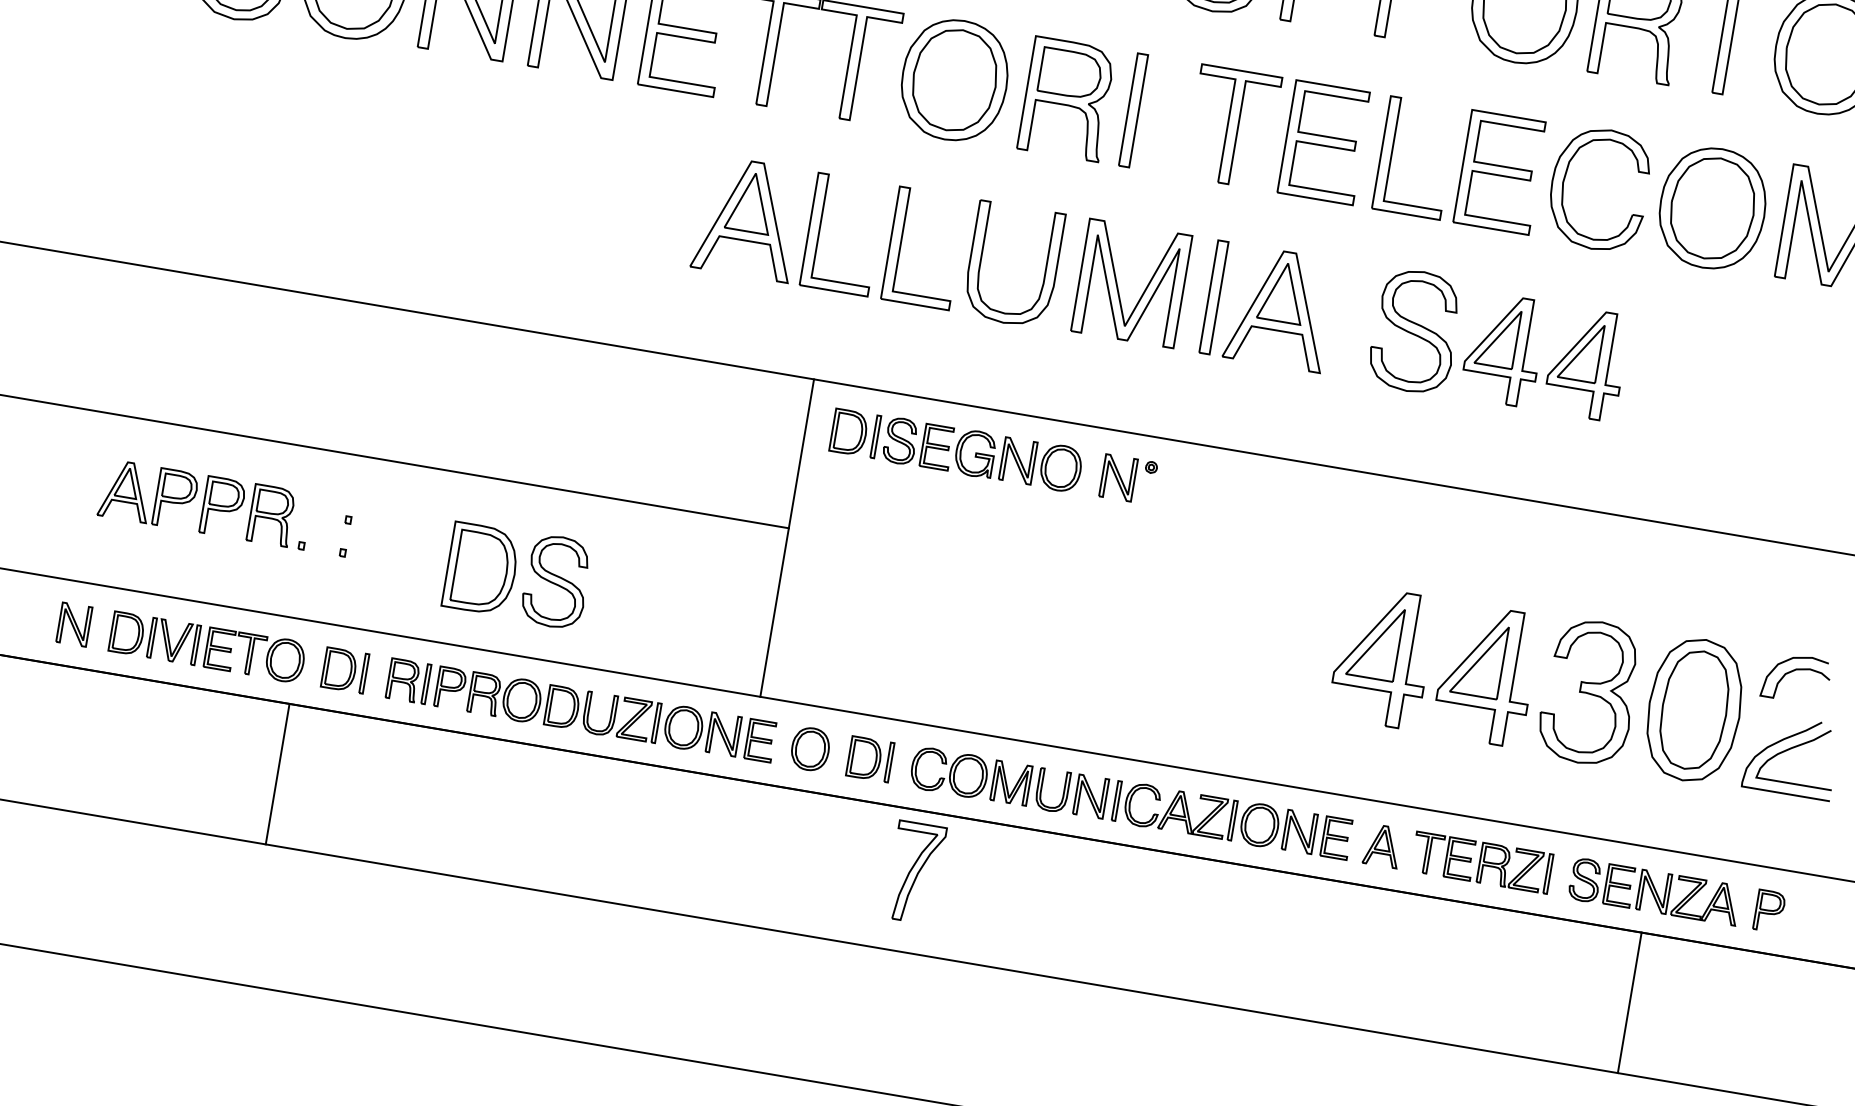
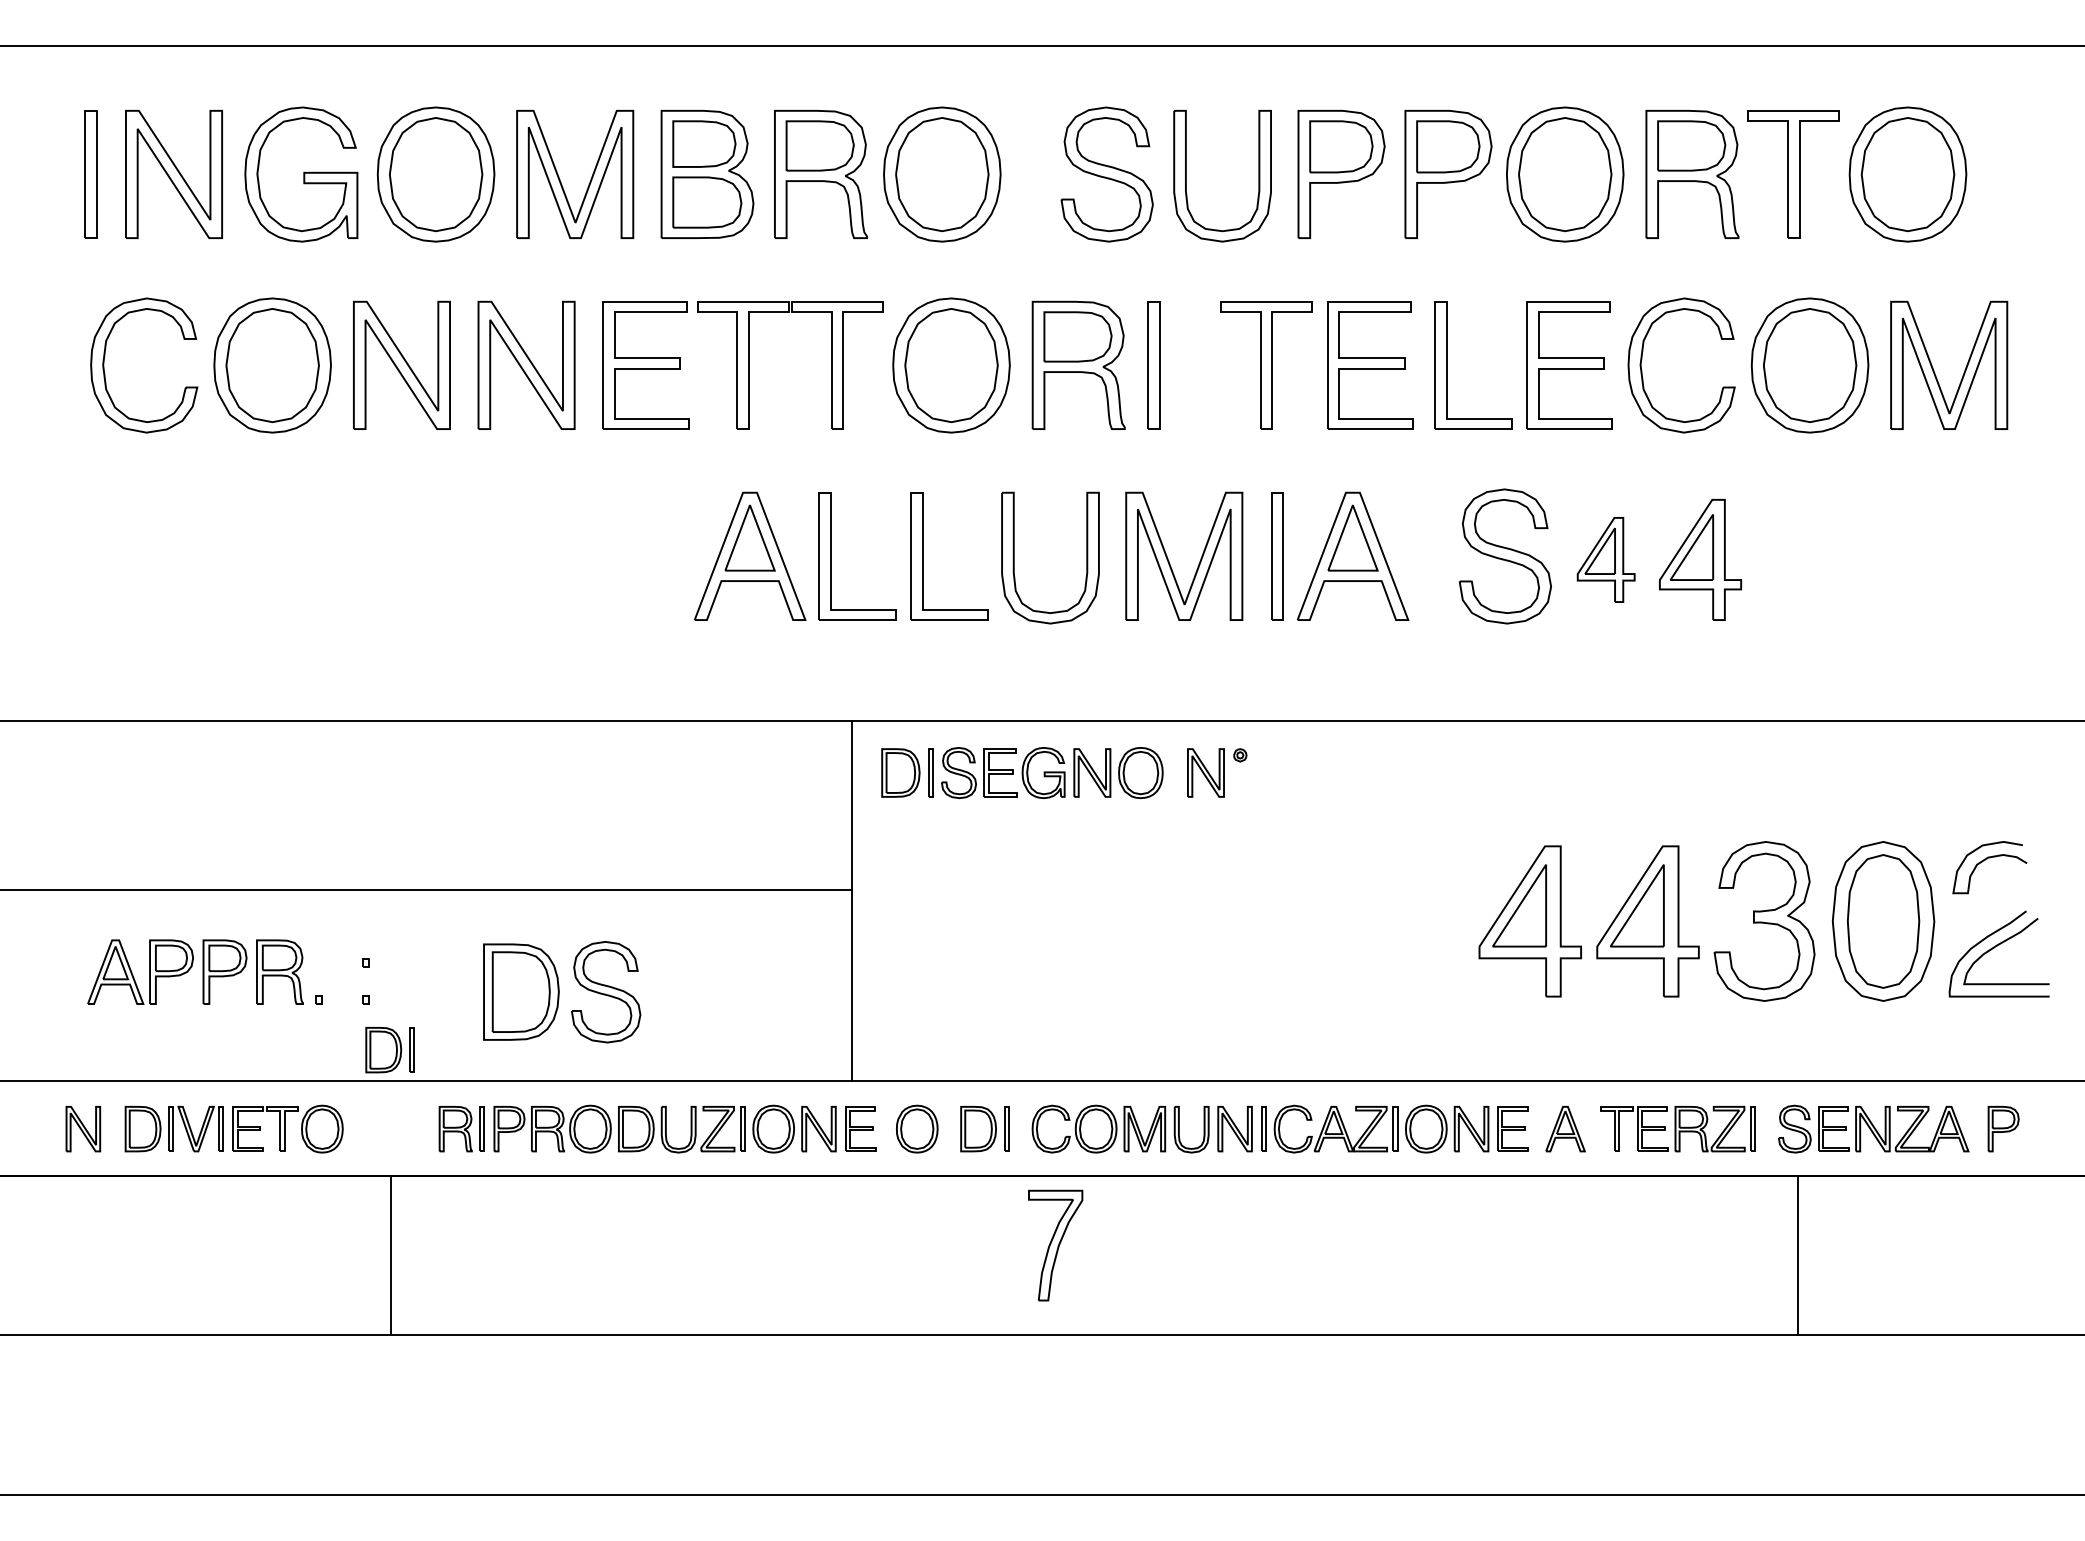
part: (1503, 349) -> (1605, 559), size x0.7
part: (344, 670) -> (389, 1050), moved
line: (278, 773) -> (391, 1255), moved
line: (1629, 1002) -> (1797, 1255), moved

